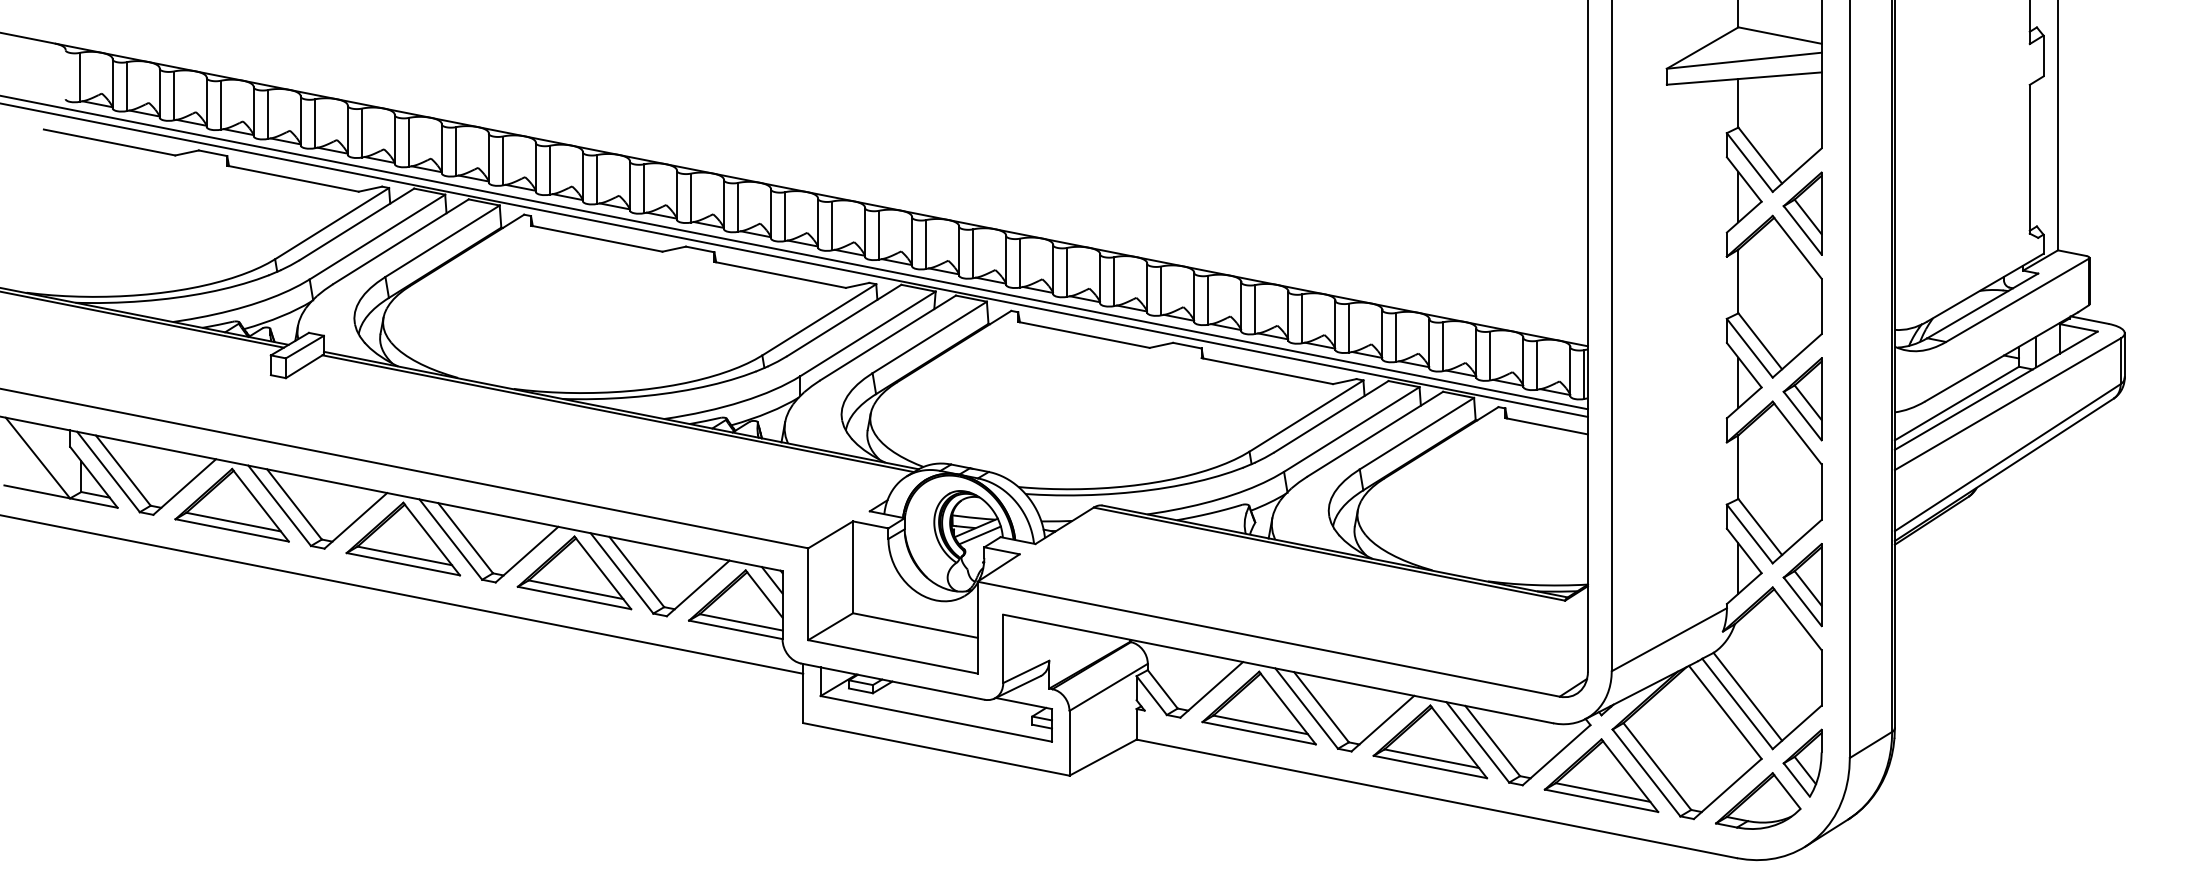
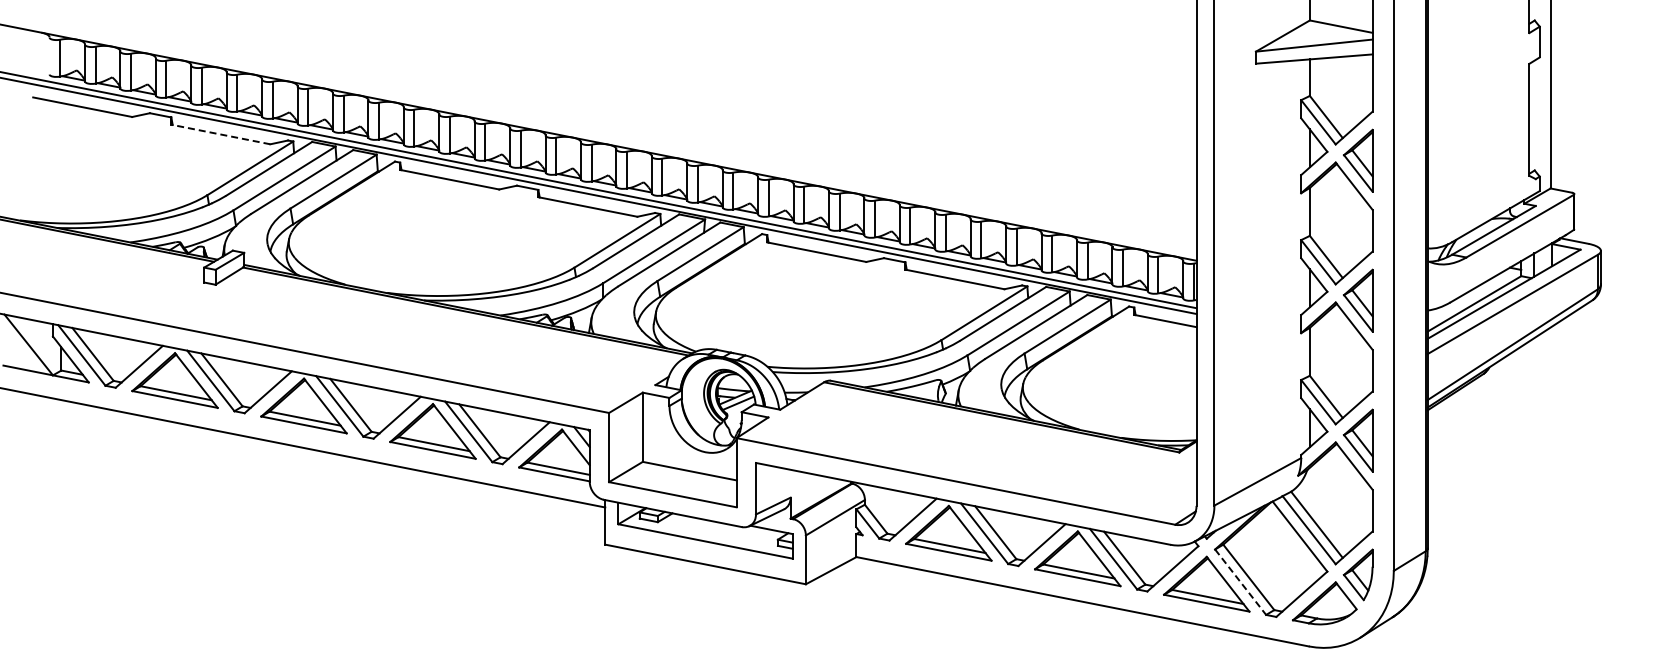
line: (292, 178) -> (220, 134), solid -> dashed
line: (1646, 773) -> (1240, 582), solid -> dashed

